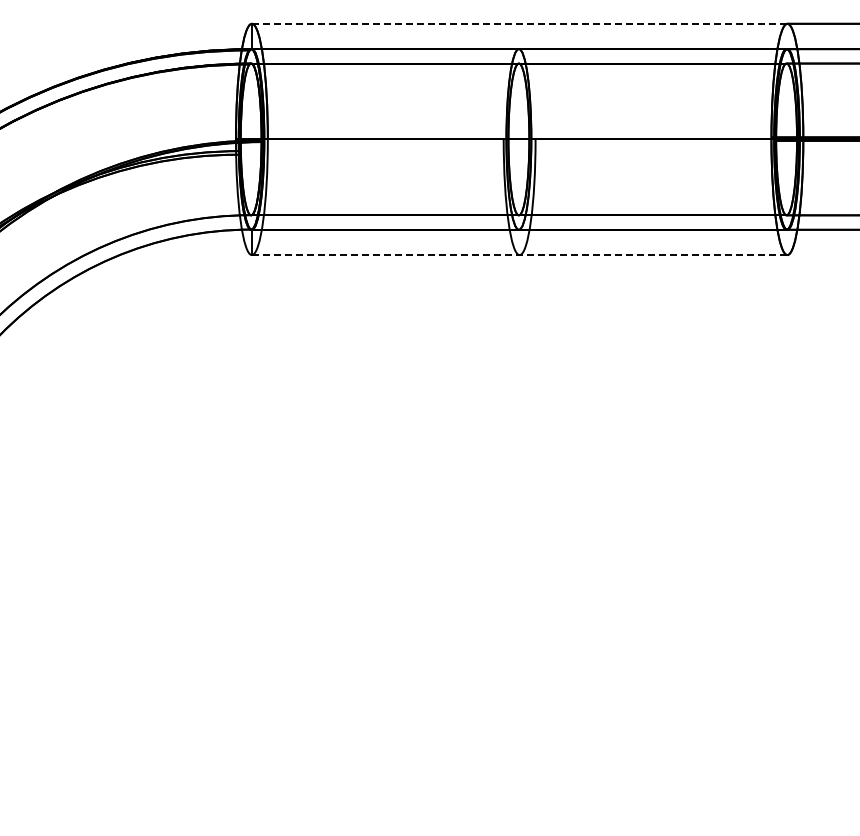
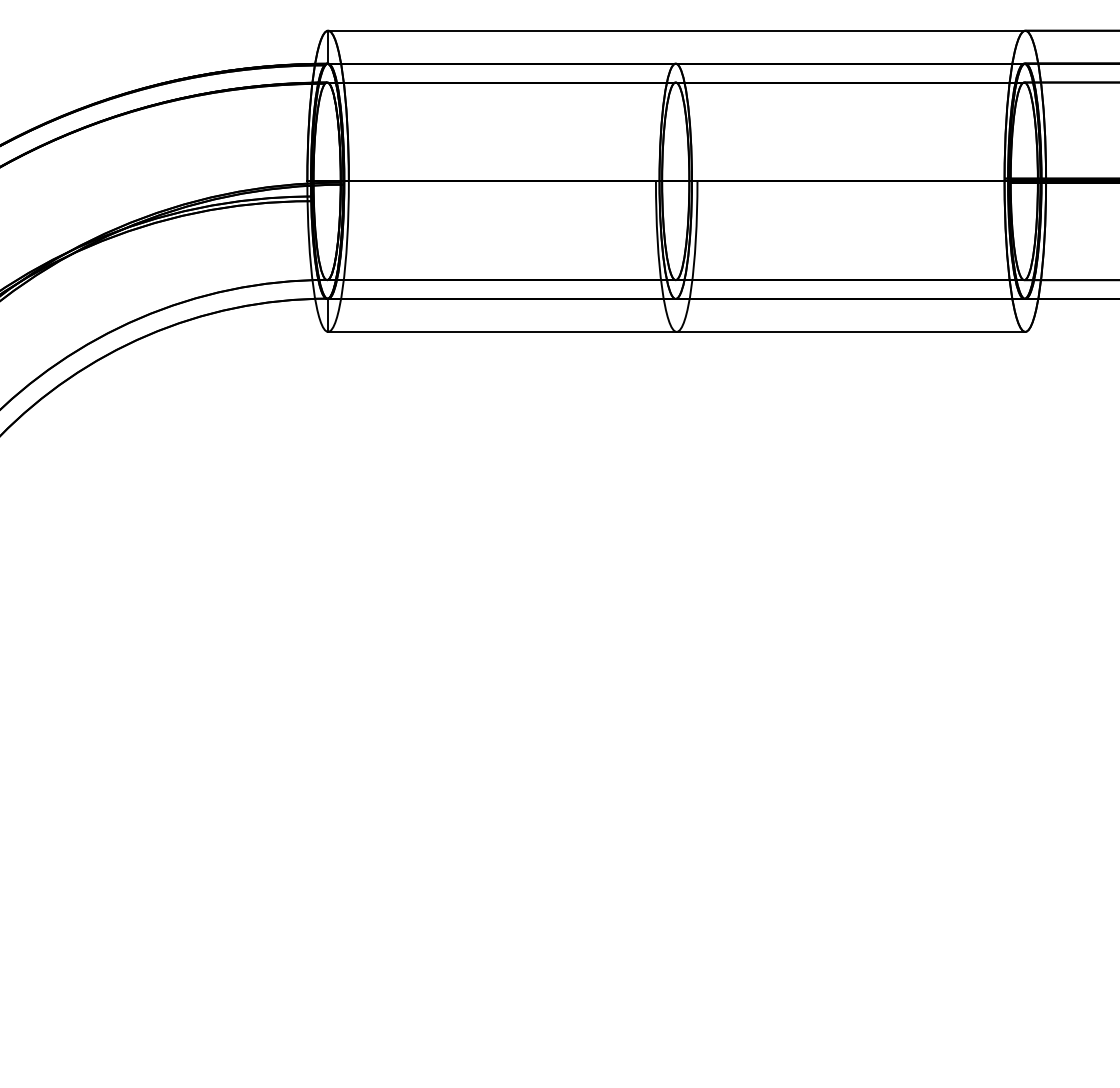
line: (519, 23) -> (676, 30), dashed -> solid
line: (519, 255) -> (676, 332), dashed -> solid

